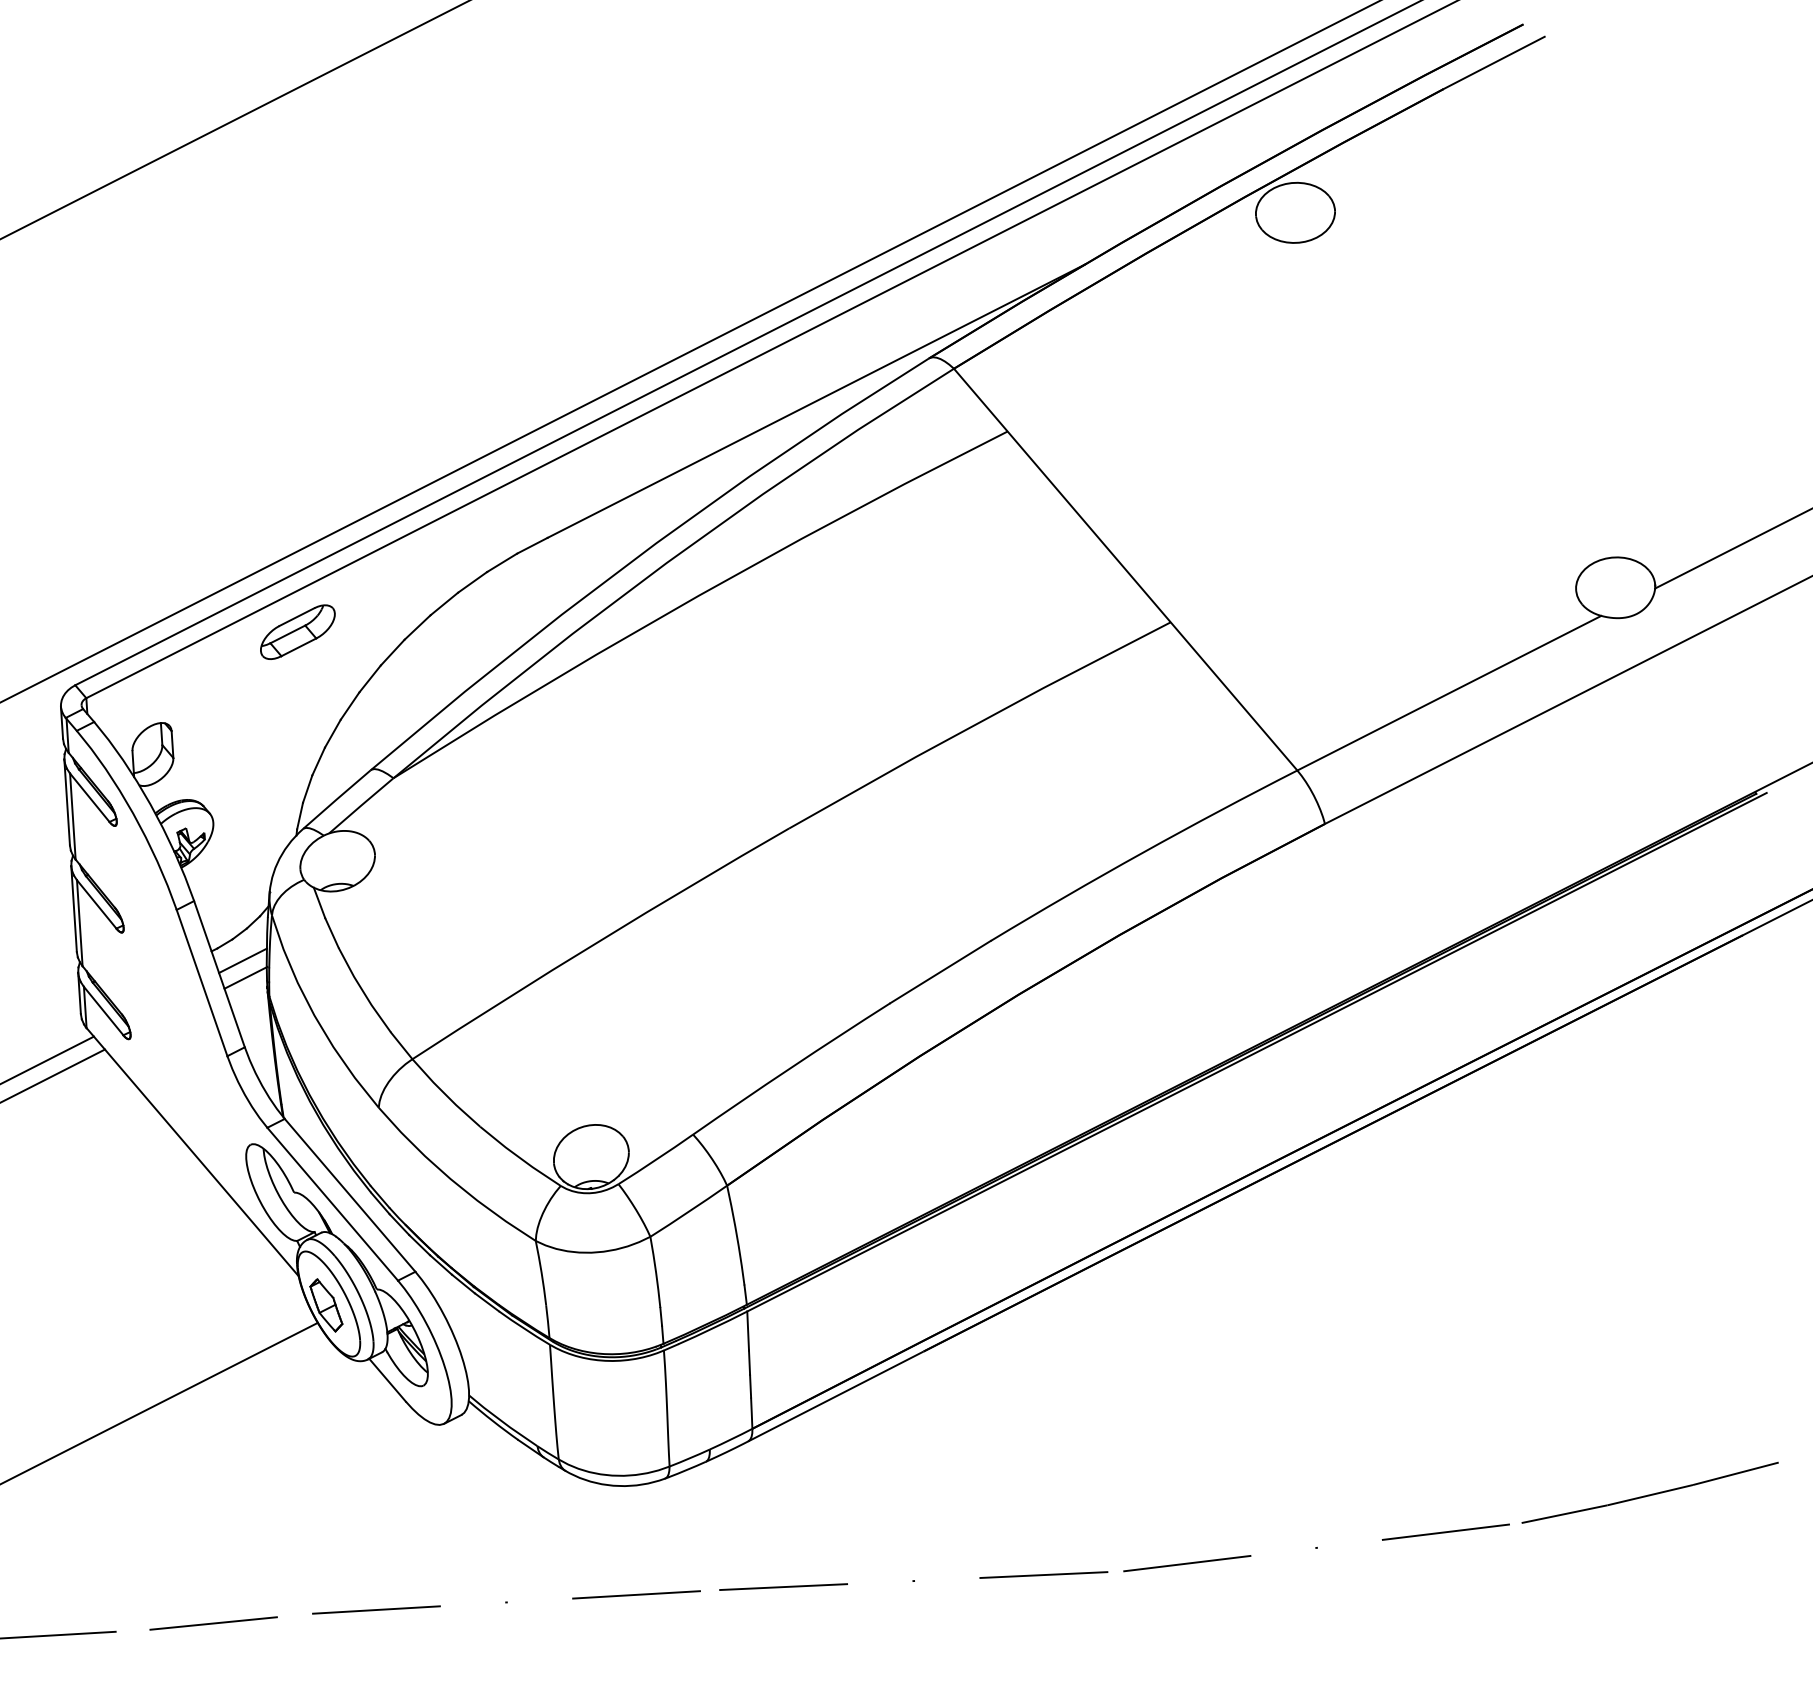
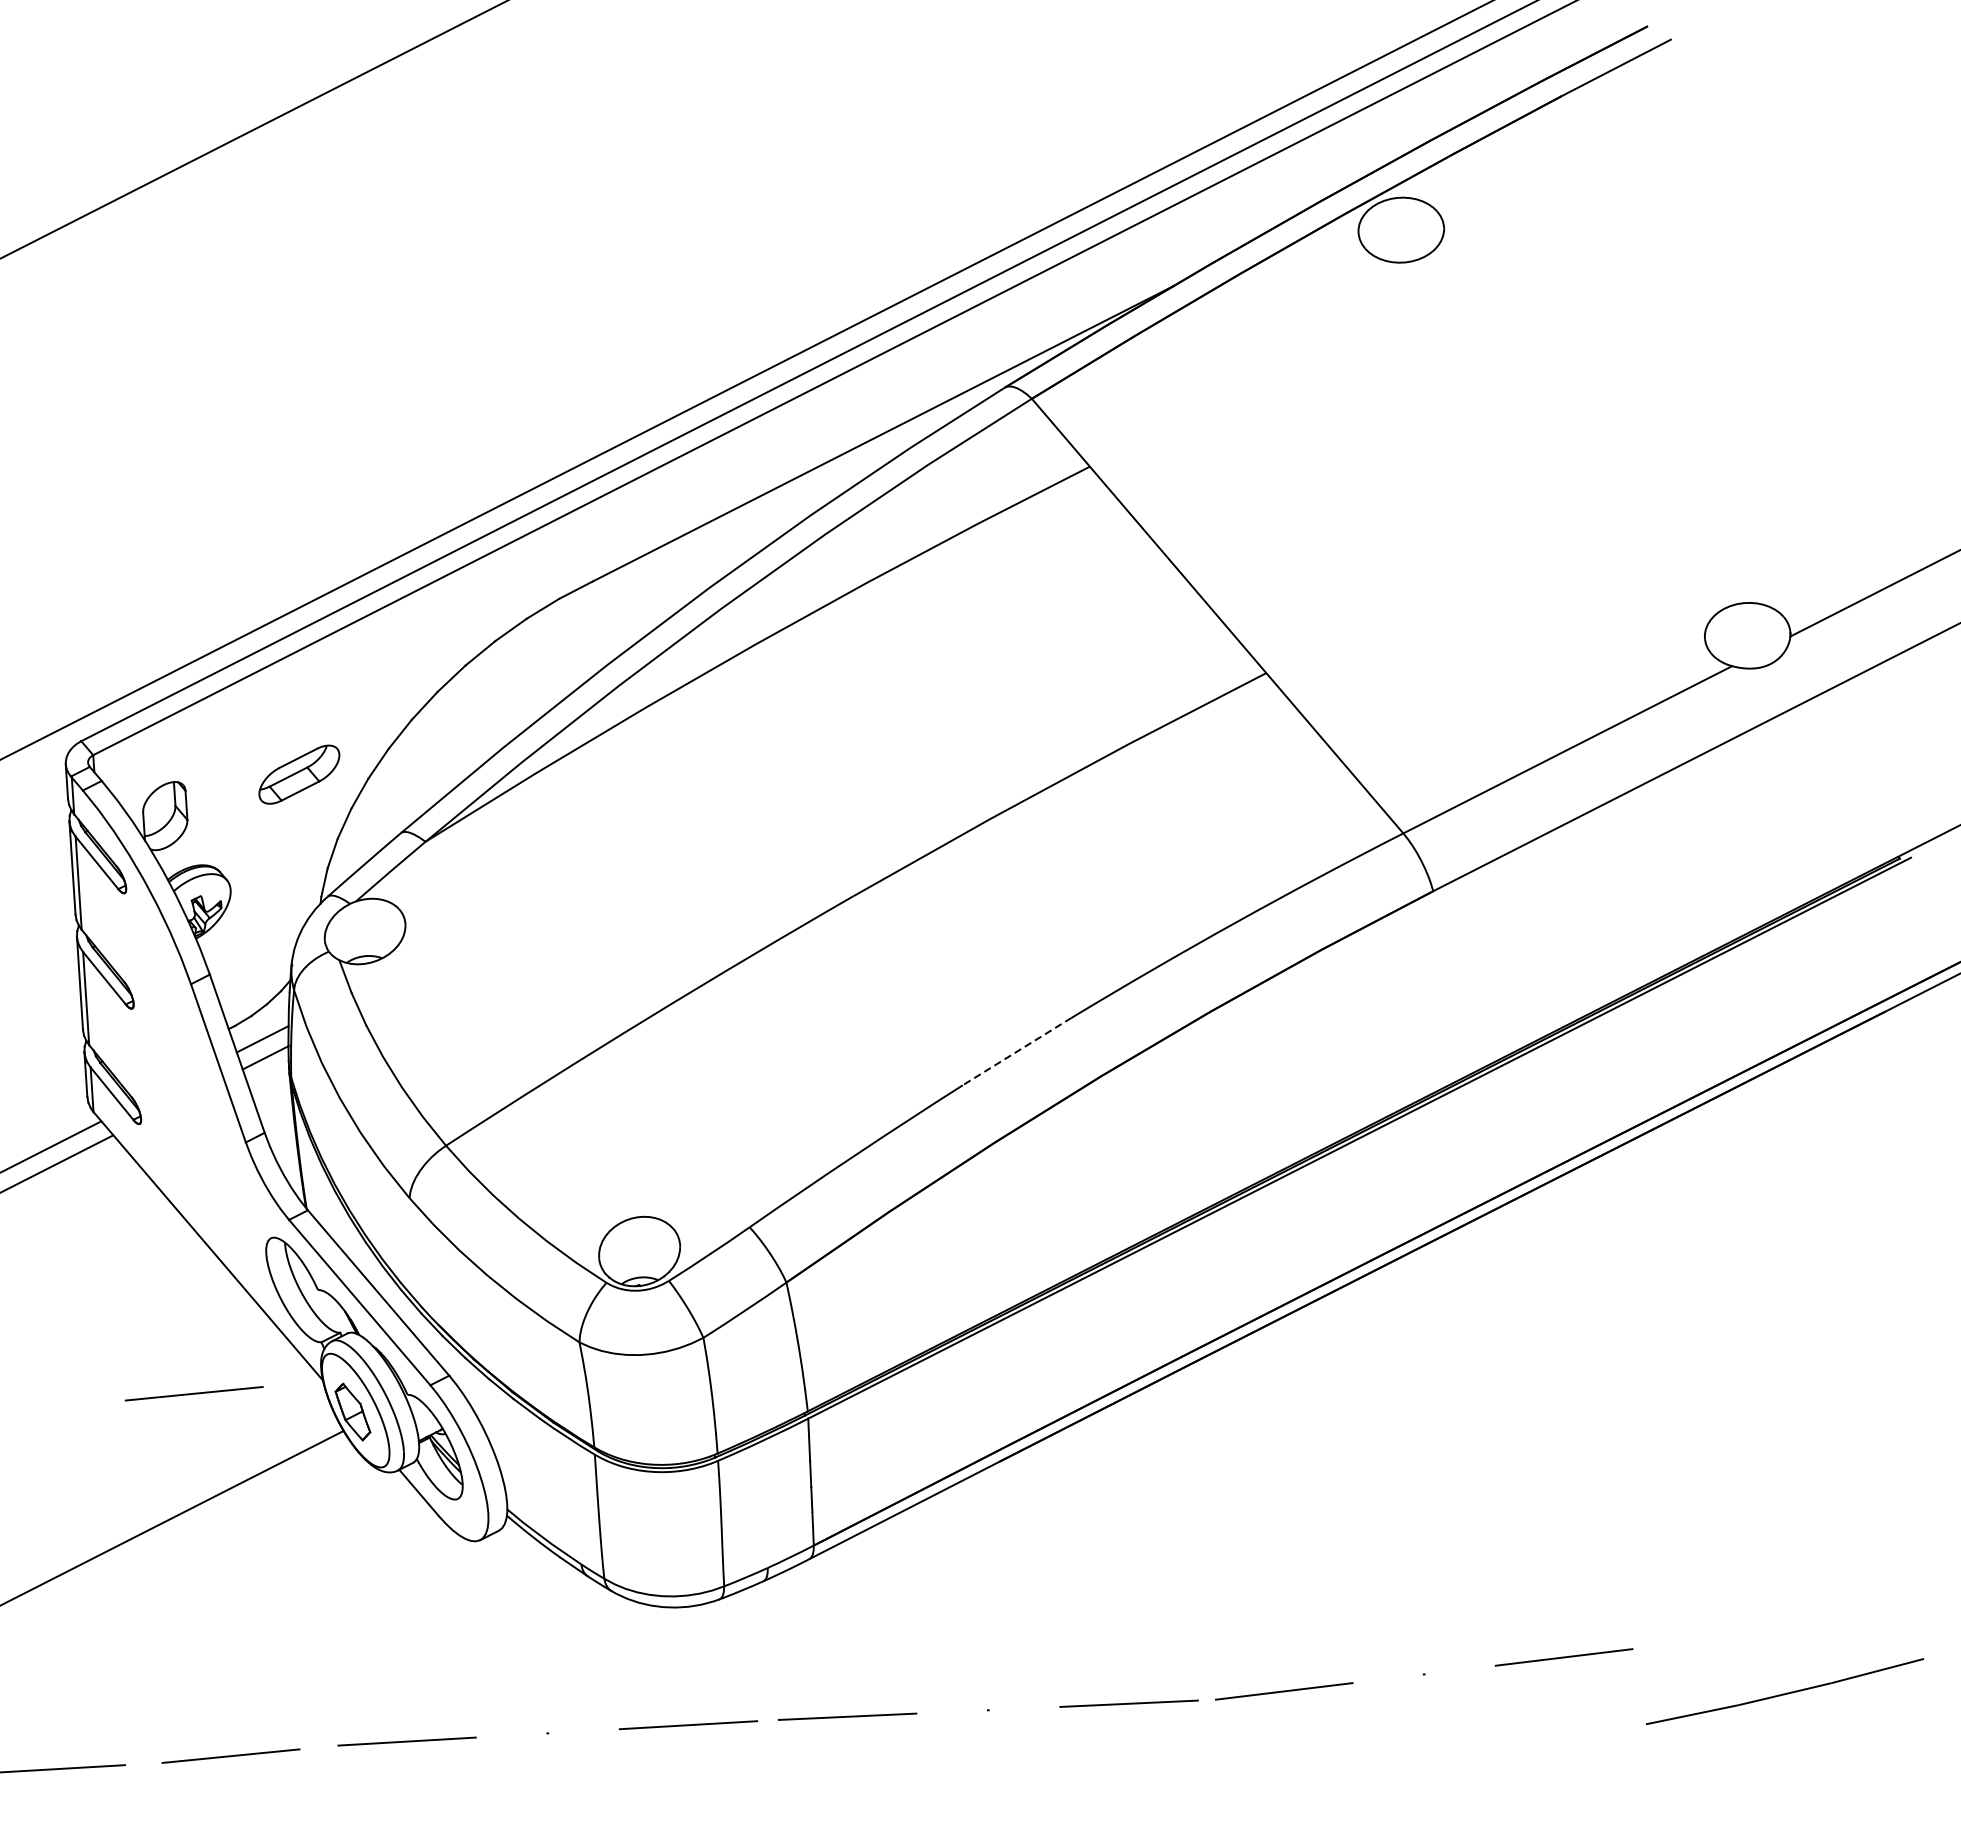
part: (297, 631) -> (298, 773), moved
line: (940, 972) -> (1017, 1051), solid -> dashed
line: (179, 1288) -> (194, 1393), added
part: (1649, 1492) -> (1784, 1691), moved

